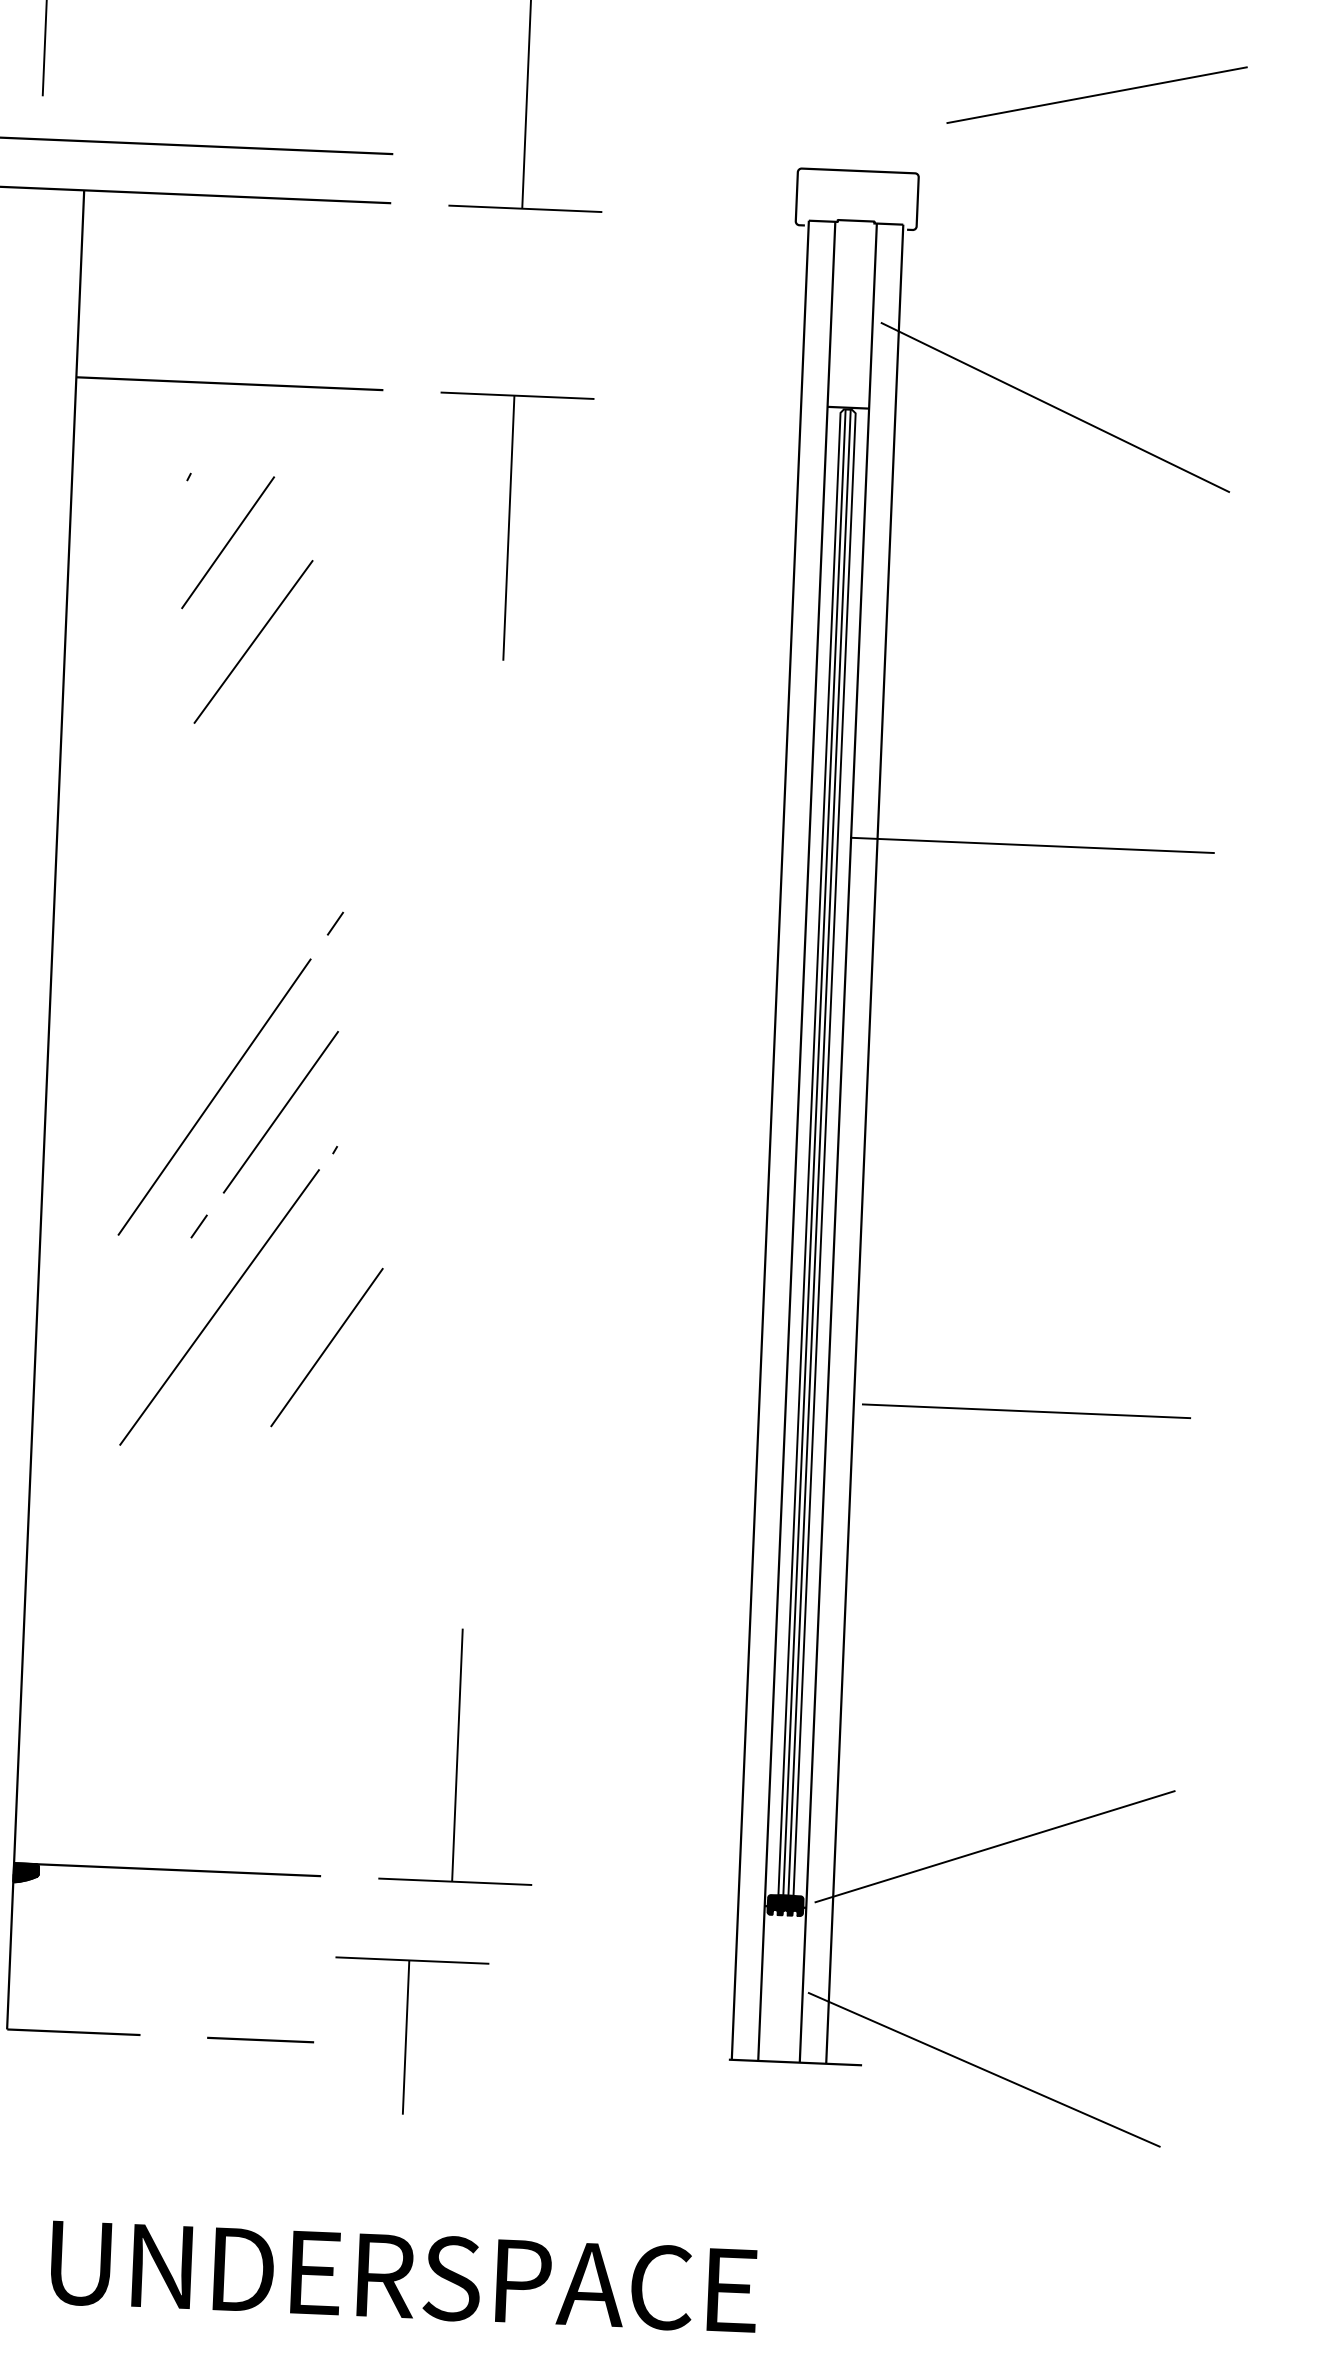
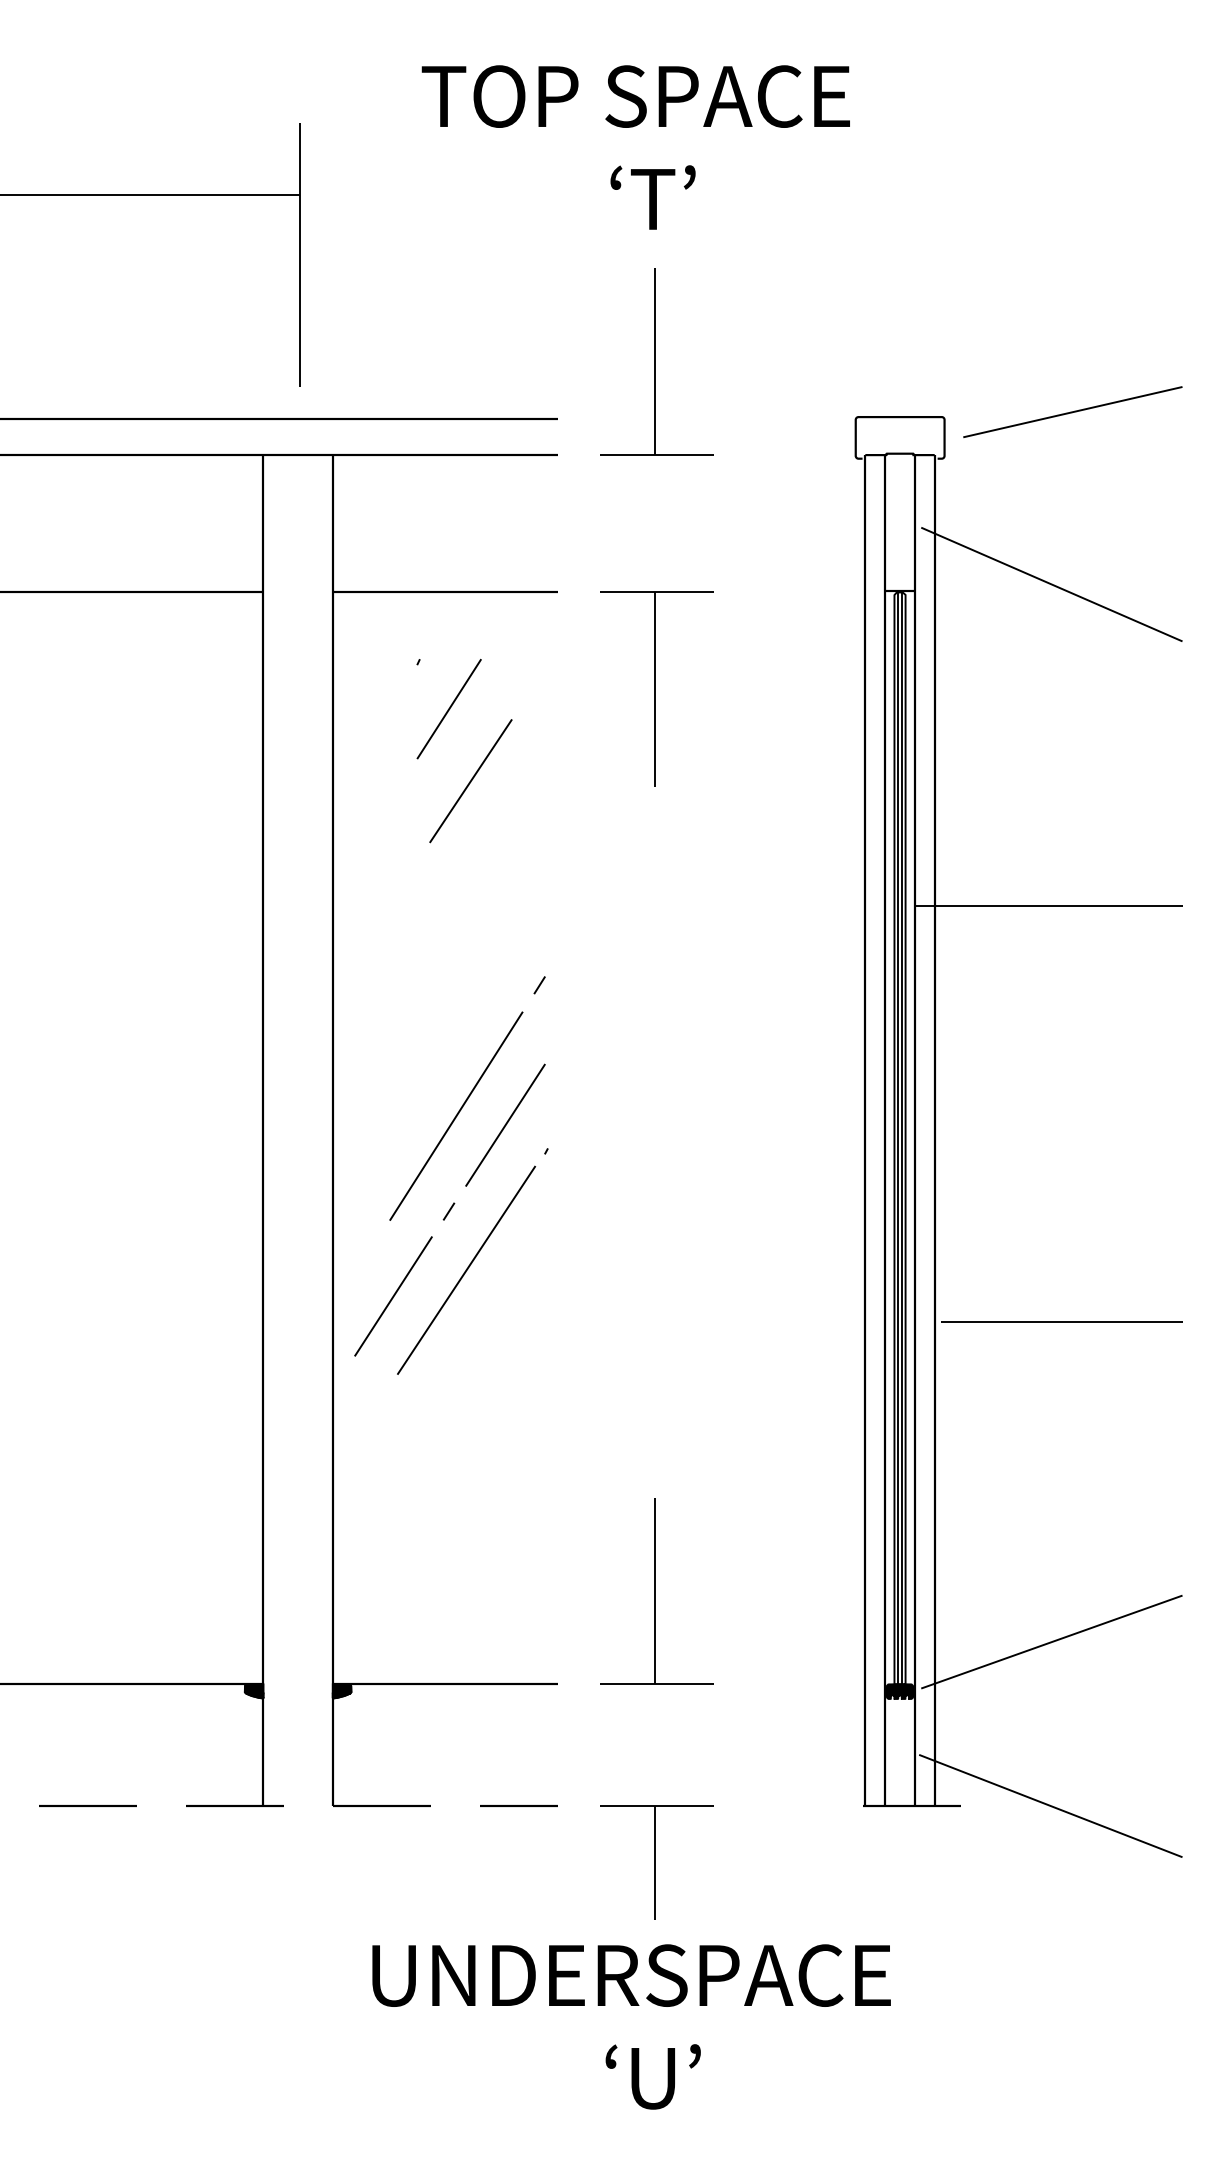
line: (1096, 94) -> (1072, 411), moved
line: (326, 1347) -> (393, 1296), moved
part: (408, 2036) -> (656, 1862), moved

